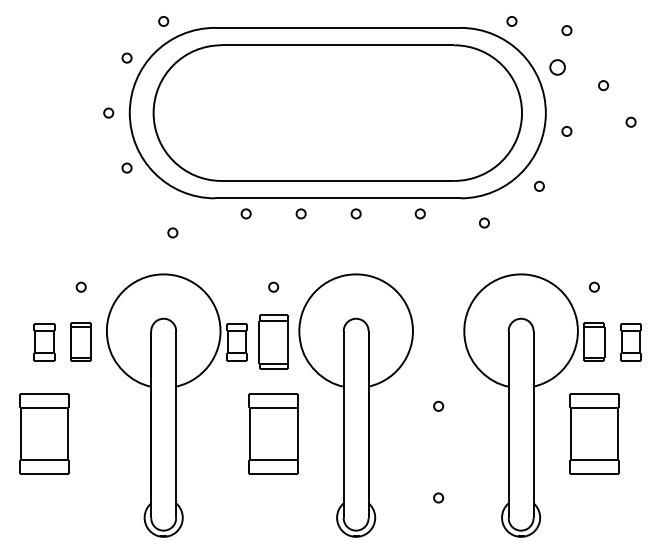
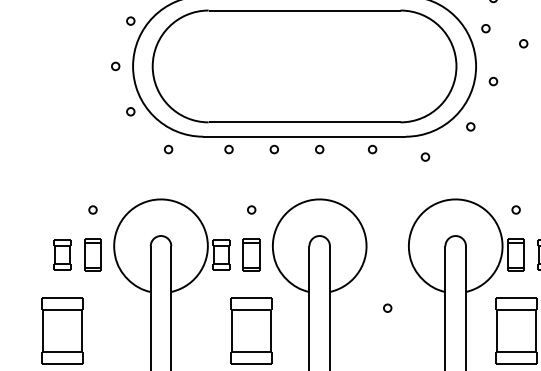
part: (557, 66) -> (485, 28), size x0.62
part: (172, 232) -> (168, 149), moved
part: (273, 341) -> (251, 254), size x0.71

